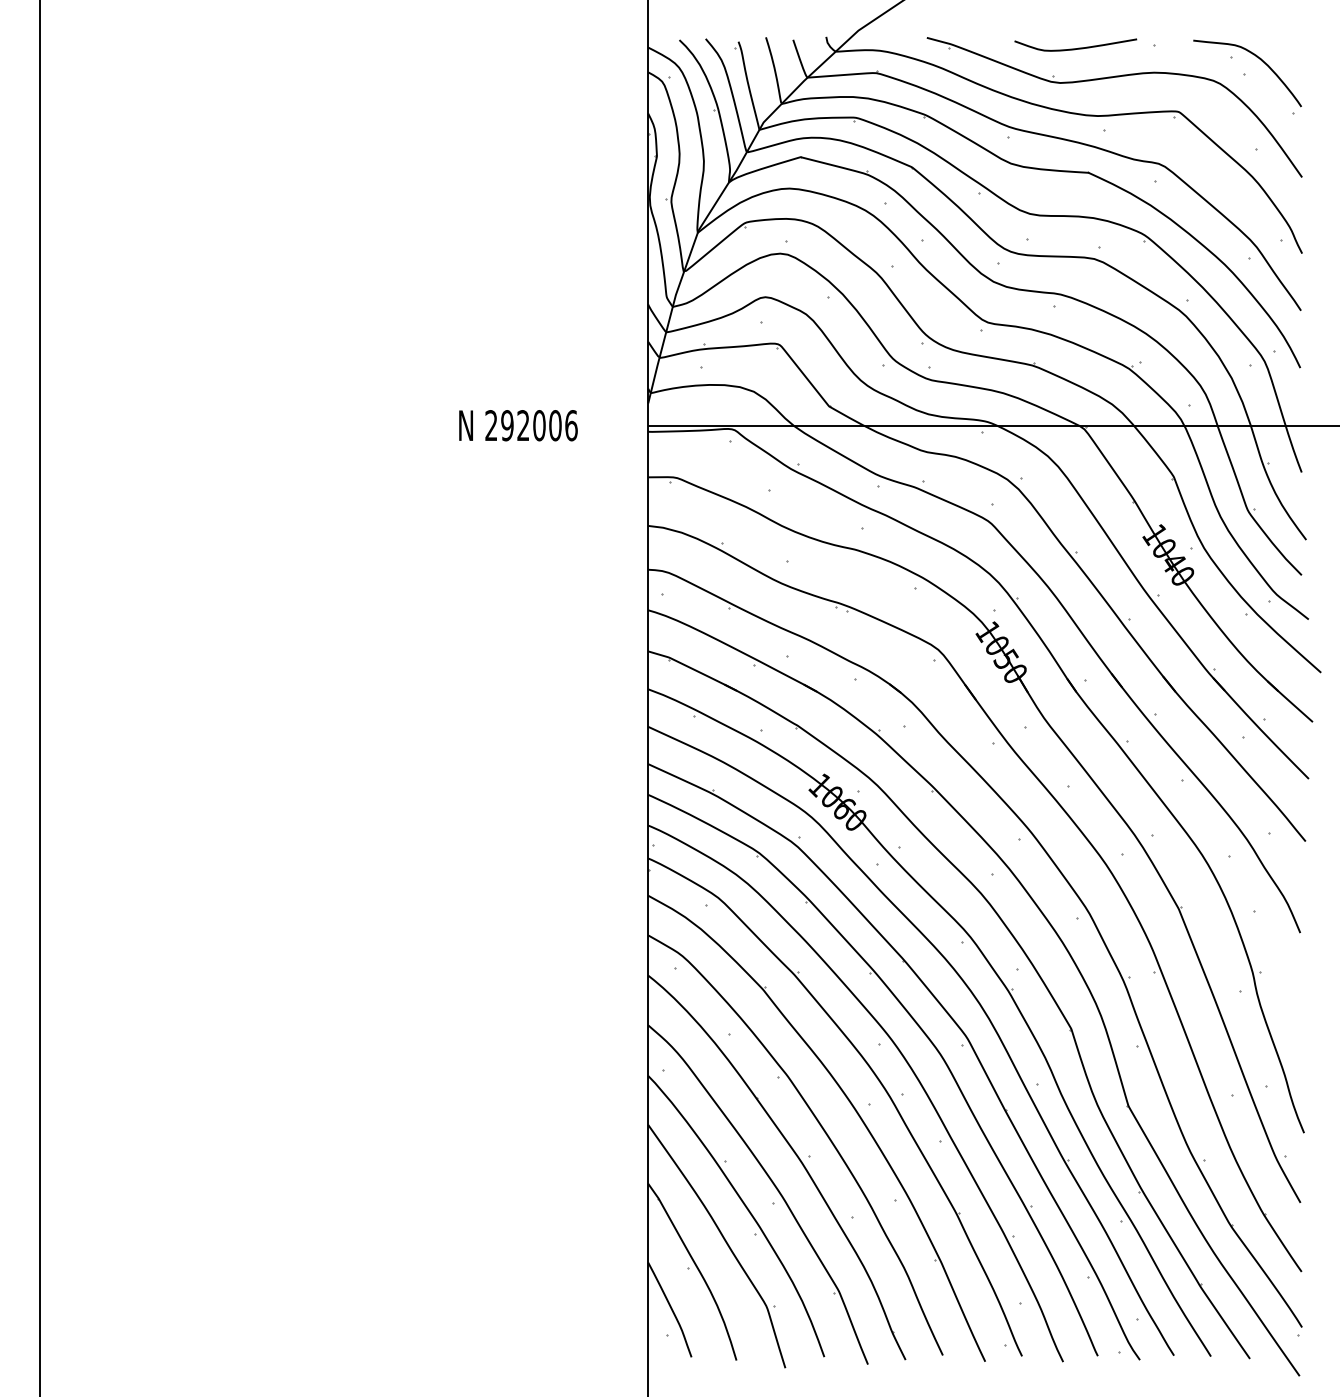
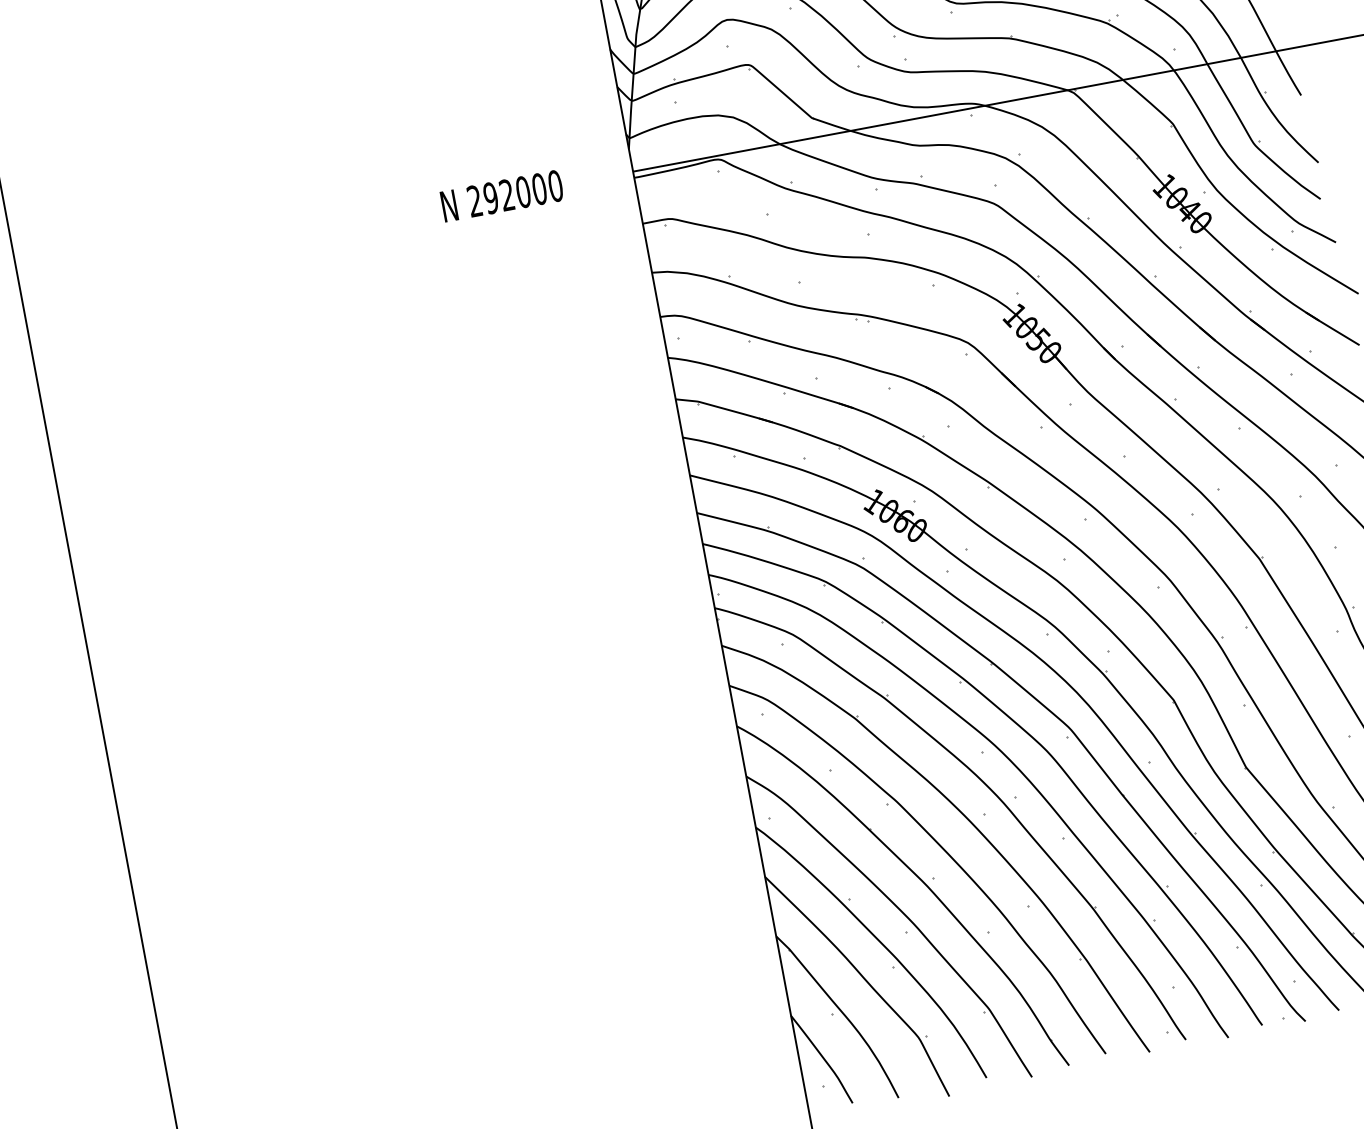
text: (571, 425) -> (555, 185), 292006 -> 292000

